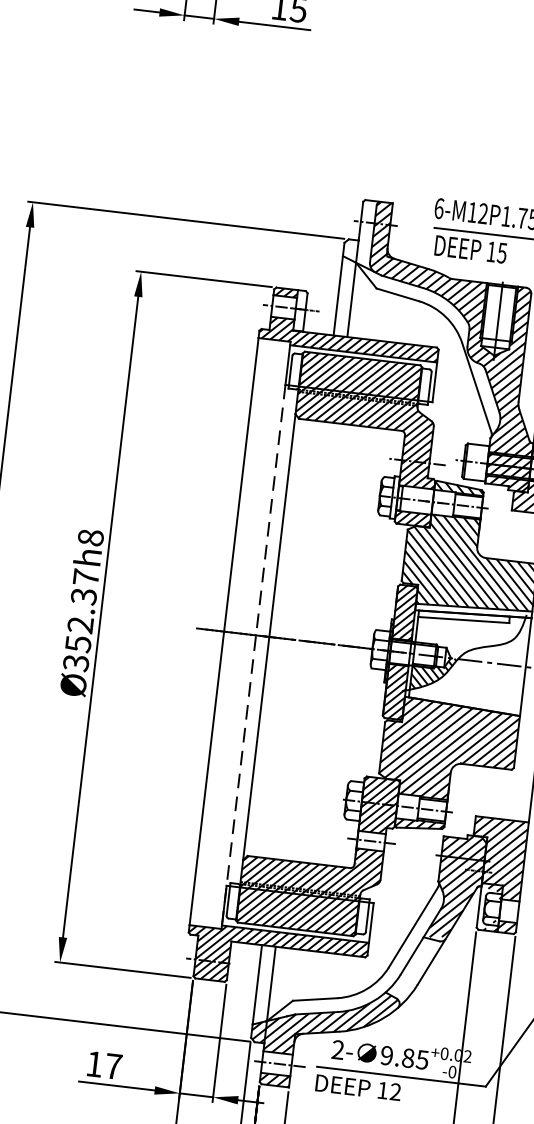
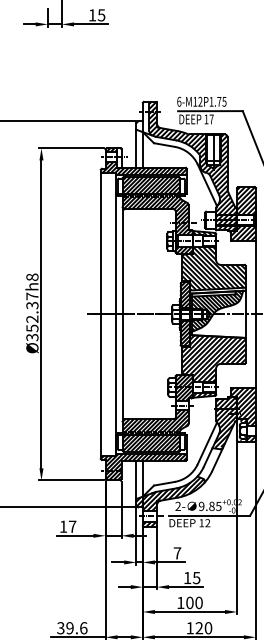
text: (501, 253) -> (211, 119), 15 -> 17
hatch: (469, 635) -> (217, 302), added
line: (254, 654) -> (116, 323), dashed -> solid

